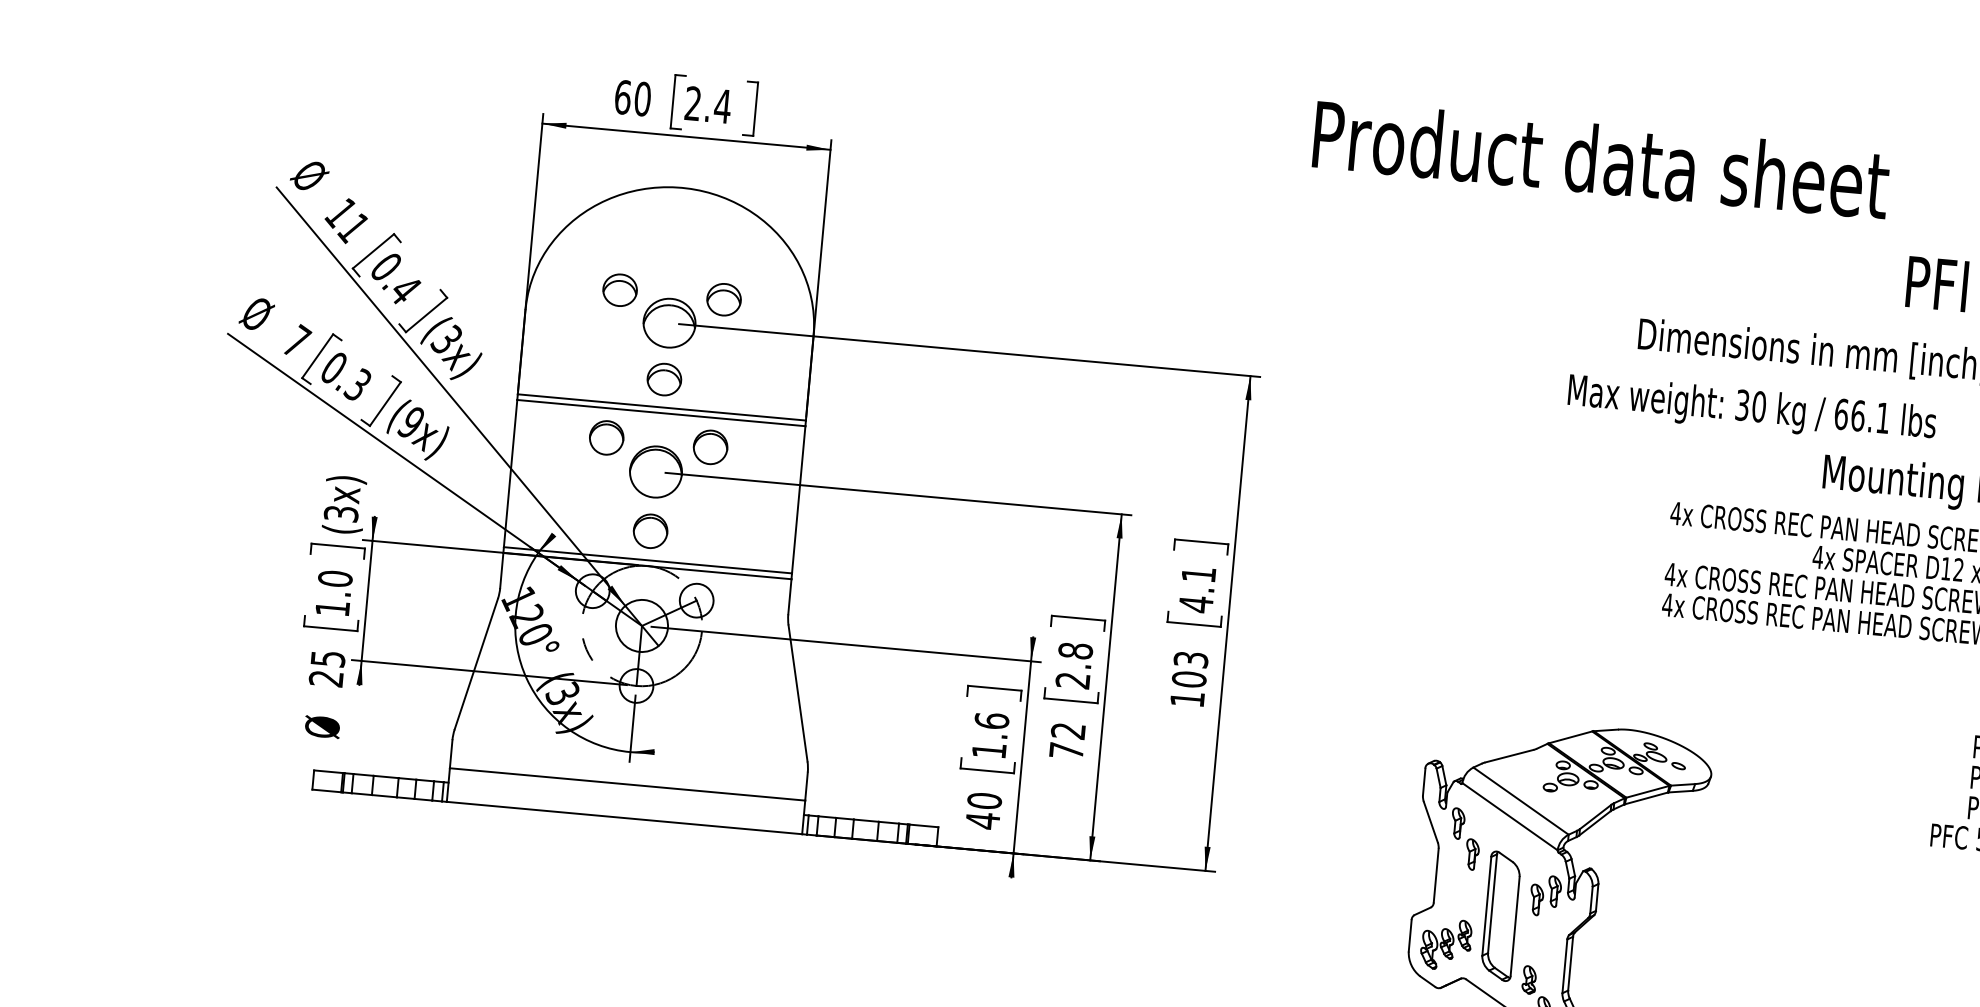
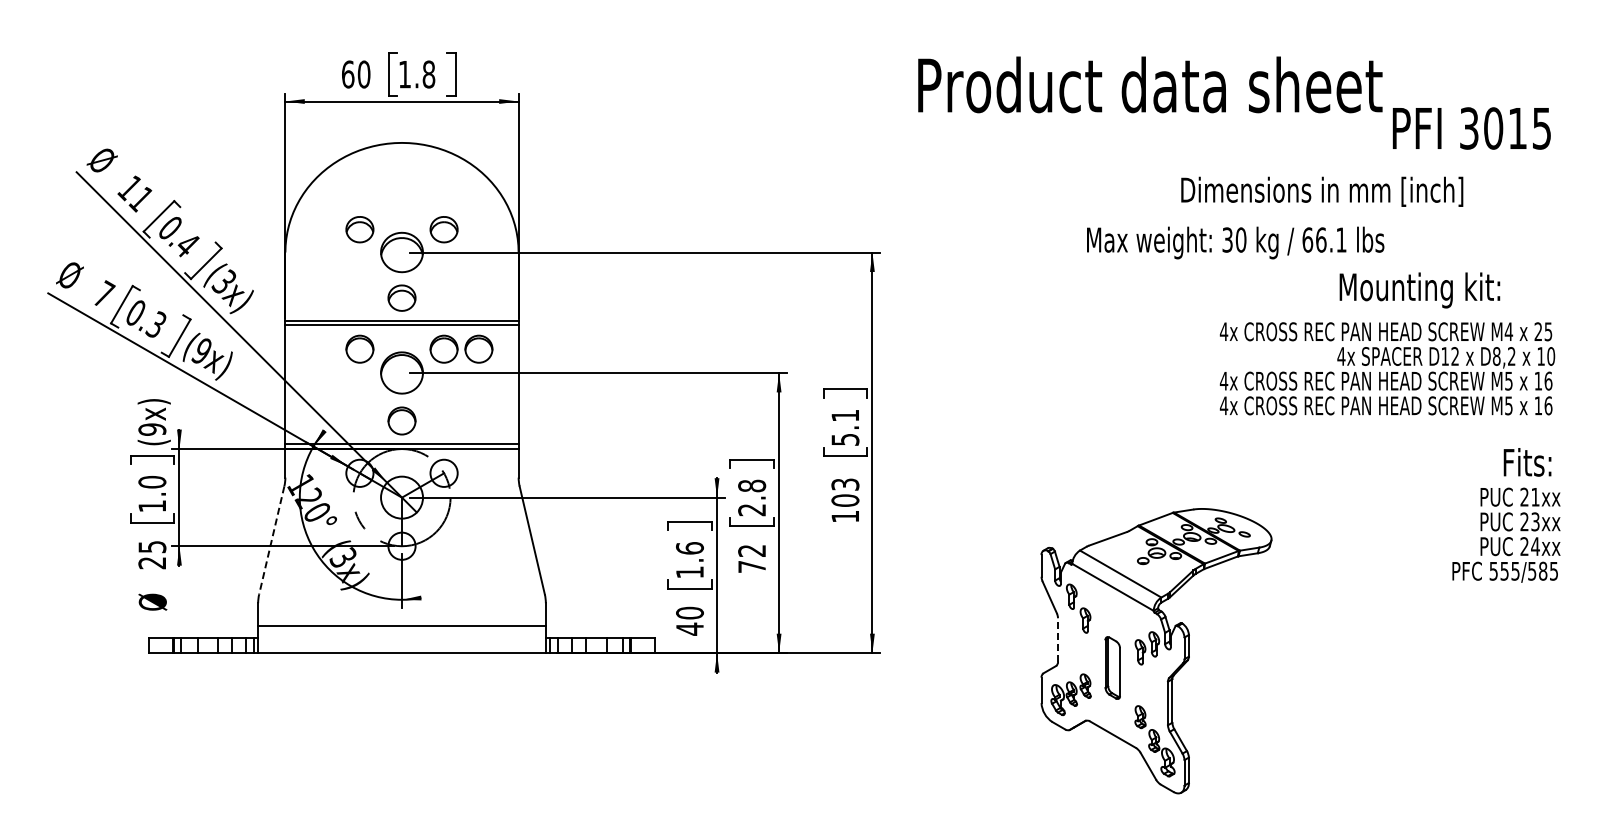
text: (707, 104) -> (416, 74), 2.4 -> 1.8
text: (1601, 158) -> (1150, 84), moved
text: (1751, 409) -> (1235, 242), moved
part: (753, 450) -> (478, 348), added
text: (341, 513) -> (152, 429), (3x) -> (9x)
text: (1196, 604) -> (845, 439), 4.1 -> 5.1
line: (475, 664) -> (271, 540), solid -> dashed
line: (1436, 876) -> (1058, 640), solid -> dashed
part: (1500, 915) -> (1112, 667), size x0.6

